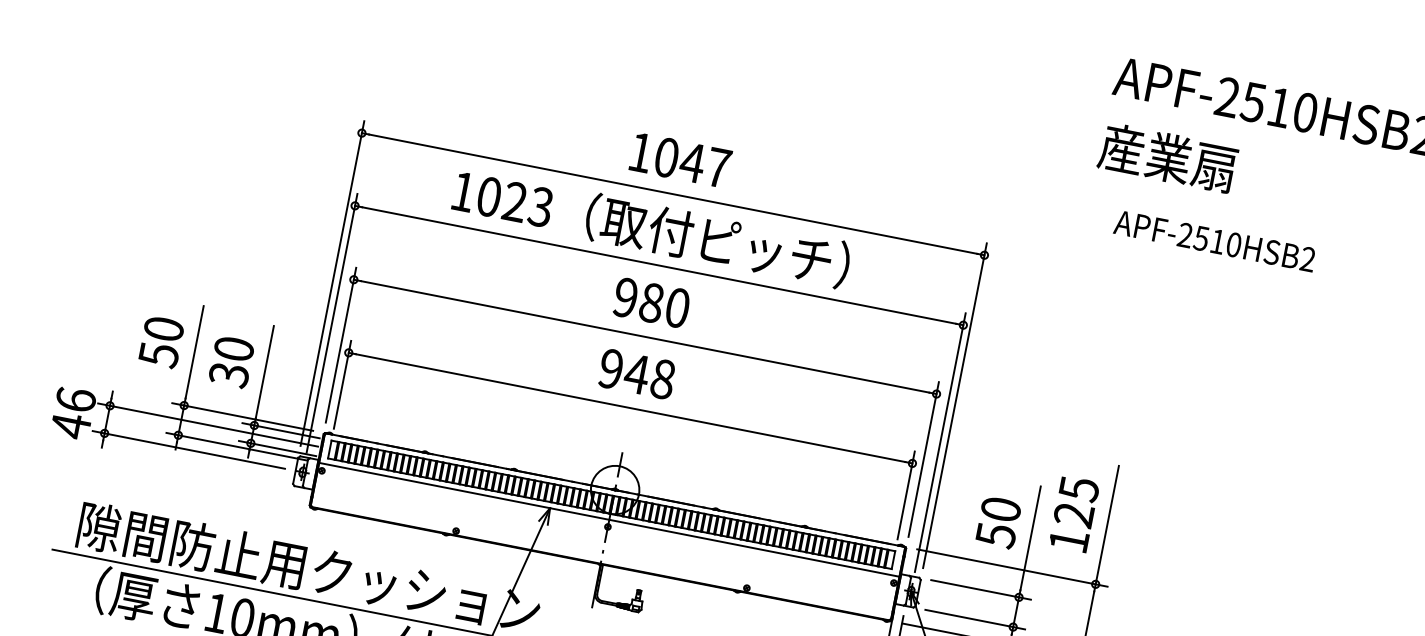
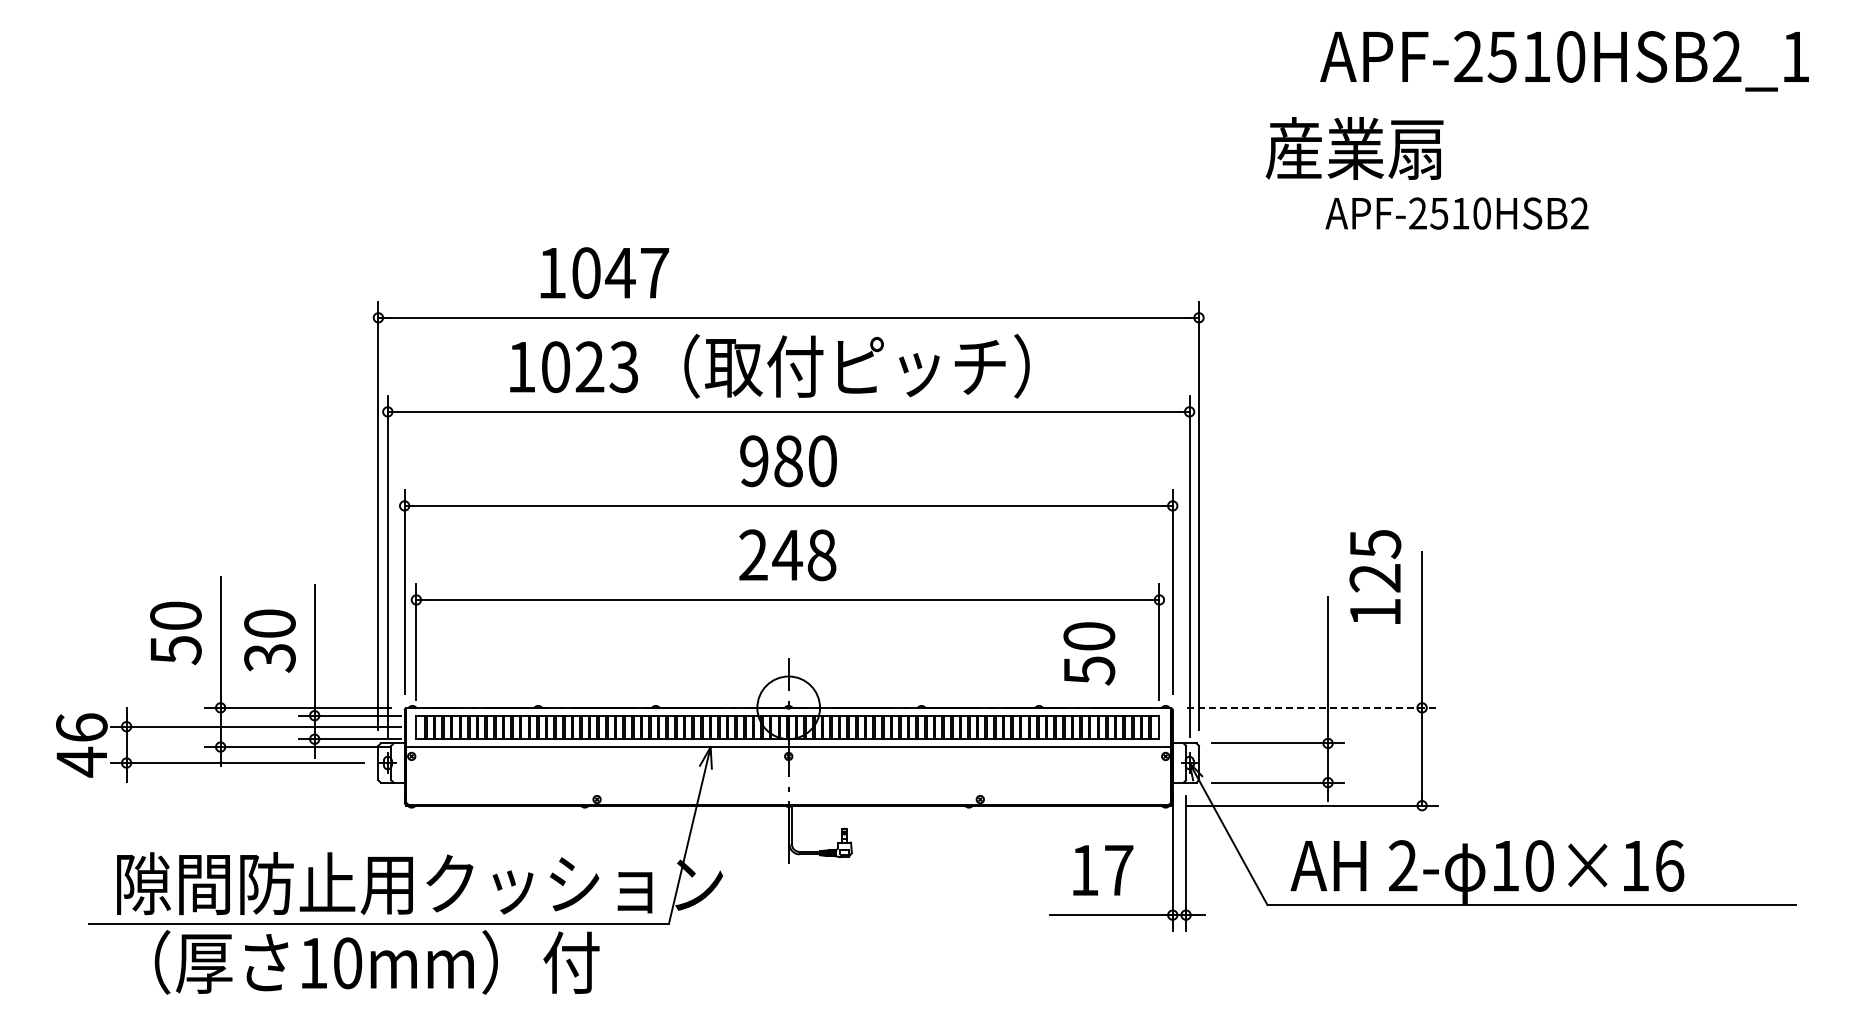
text: (1167, 157) -> (1354, 148), moved
text: (680, 159) -> (604, 272), moved
text: (1214, 241) -> (1456, 213), moved
text: (611, 369) -> (753, 555), 948 -> 248
text: (1074, 513) -> (1375, 576), moved
text: (998, 522) -> (1089, 653), moved
line: (1012, 567) -> (1312, 707), solid -> dashed

